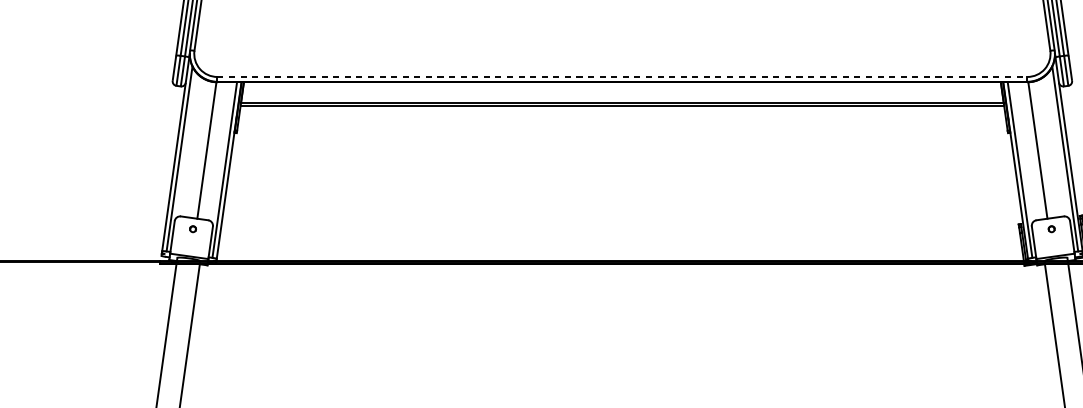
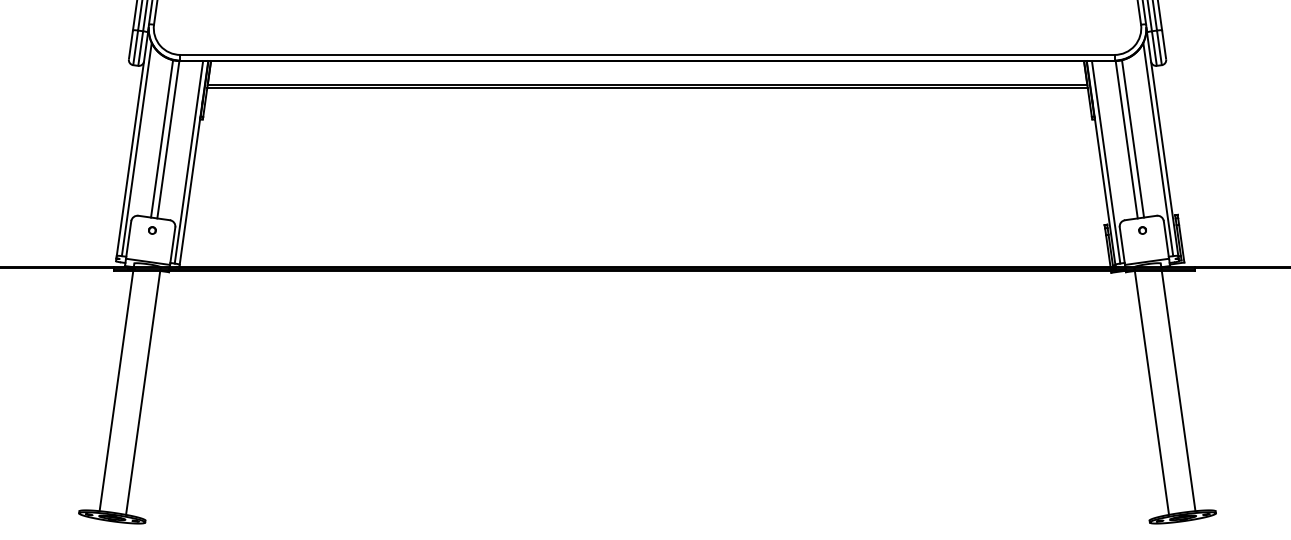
line: (623, 76) -> (648, 54), dashed -> solid
line: (201, 149) -> (162, 138), added
line: (1042, 149) -> (1132, 138), added

